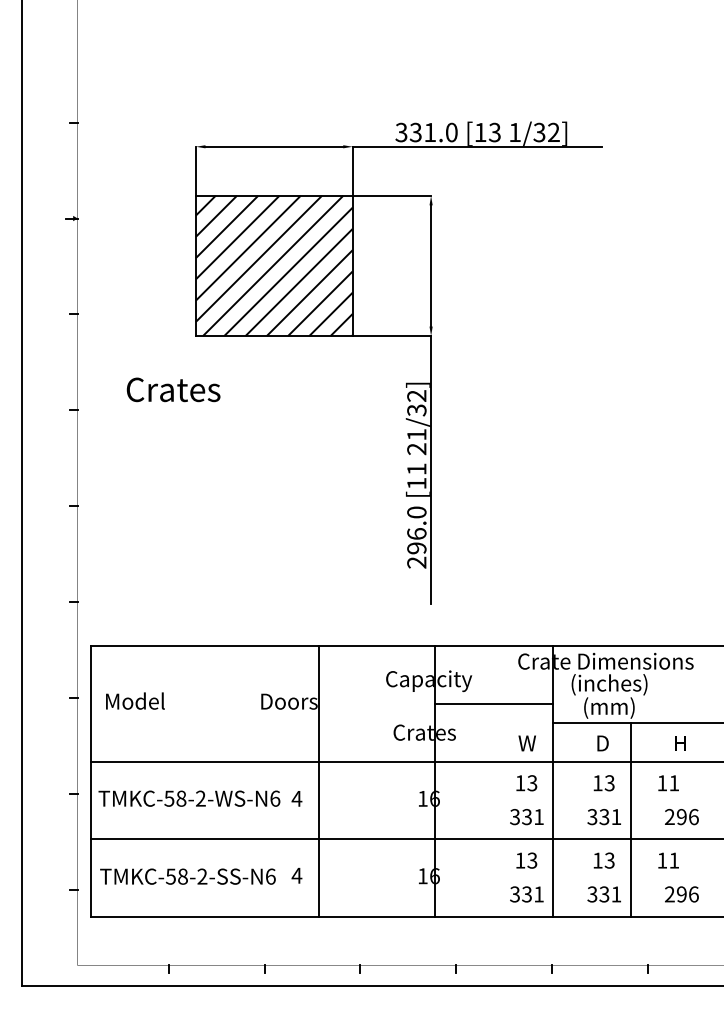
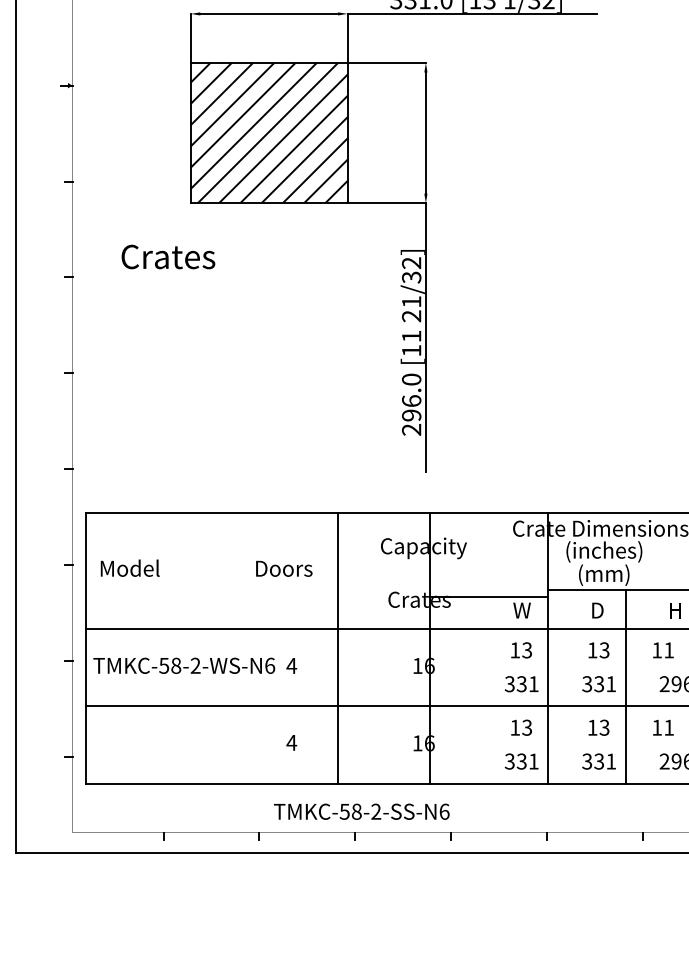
line: (493, 703) -> (488, 596), moved
line: (319, 780) -> (338, 647), moved
text: (187, 876) -> (361, 811), moved

